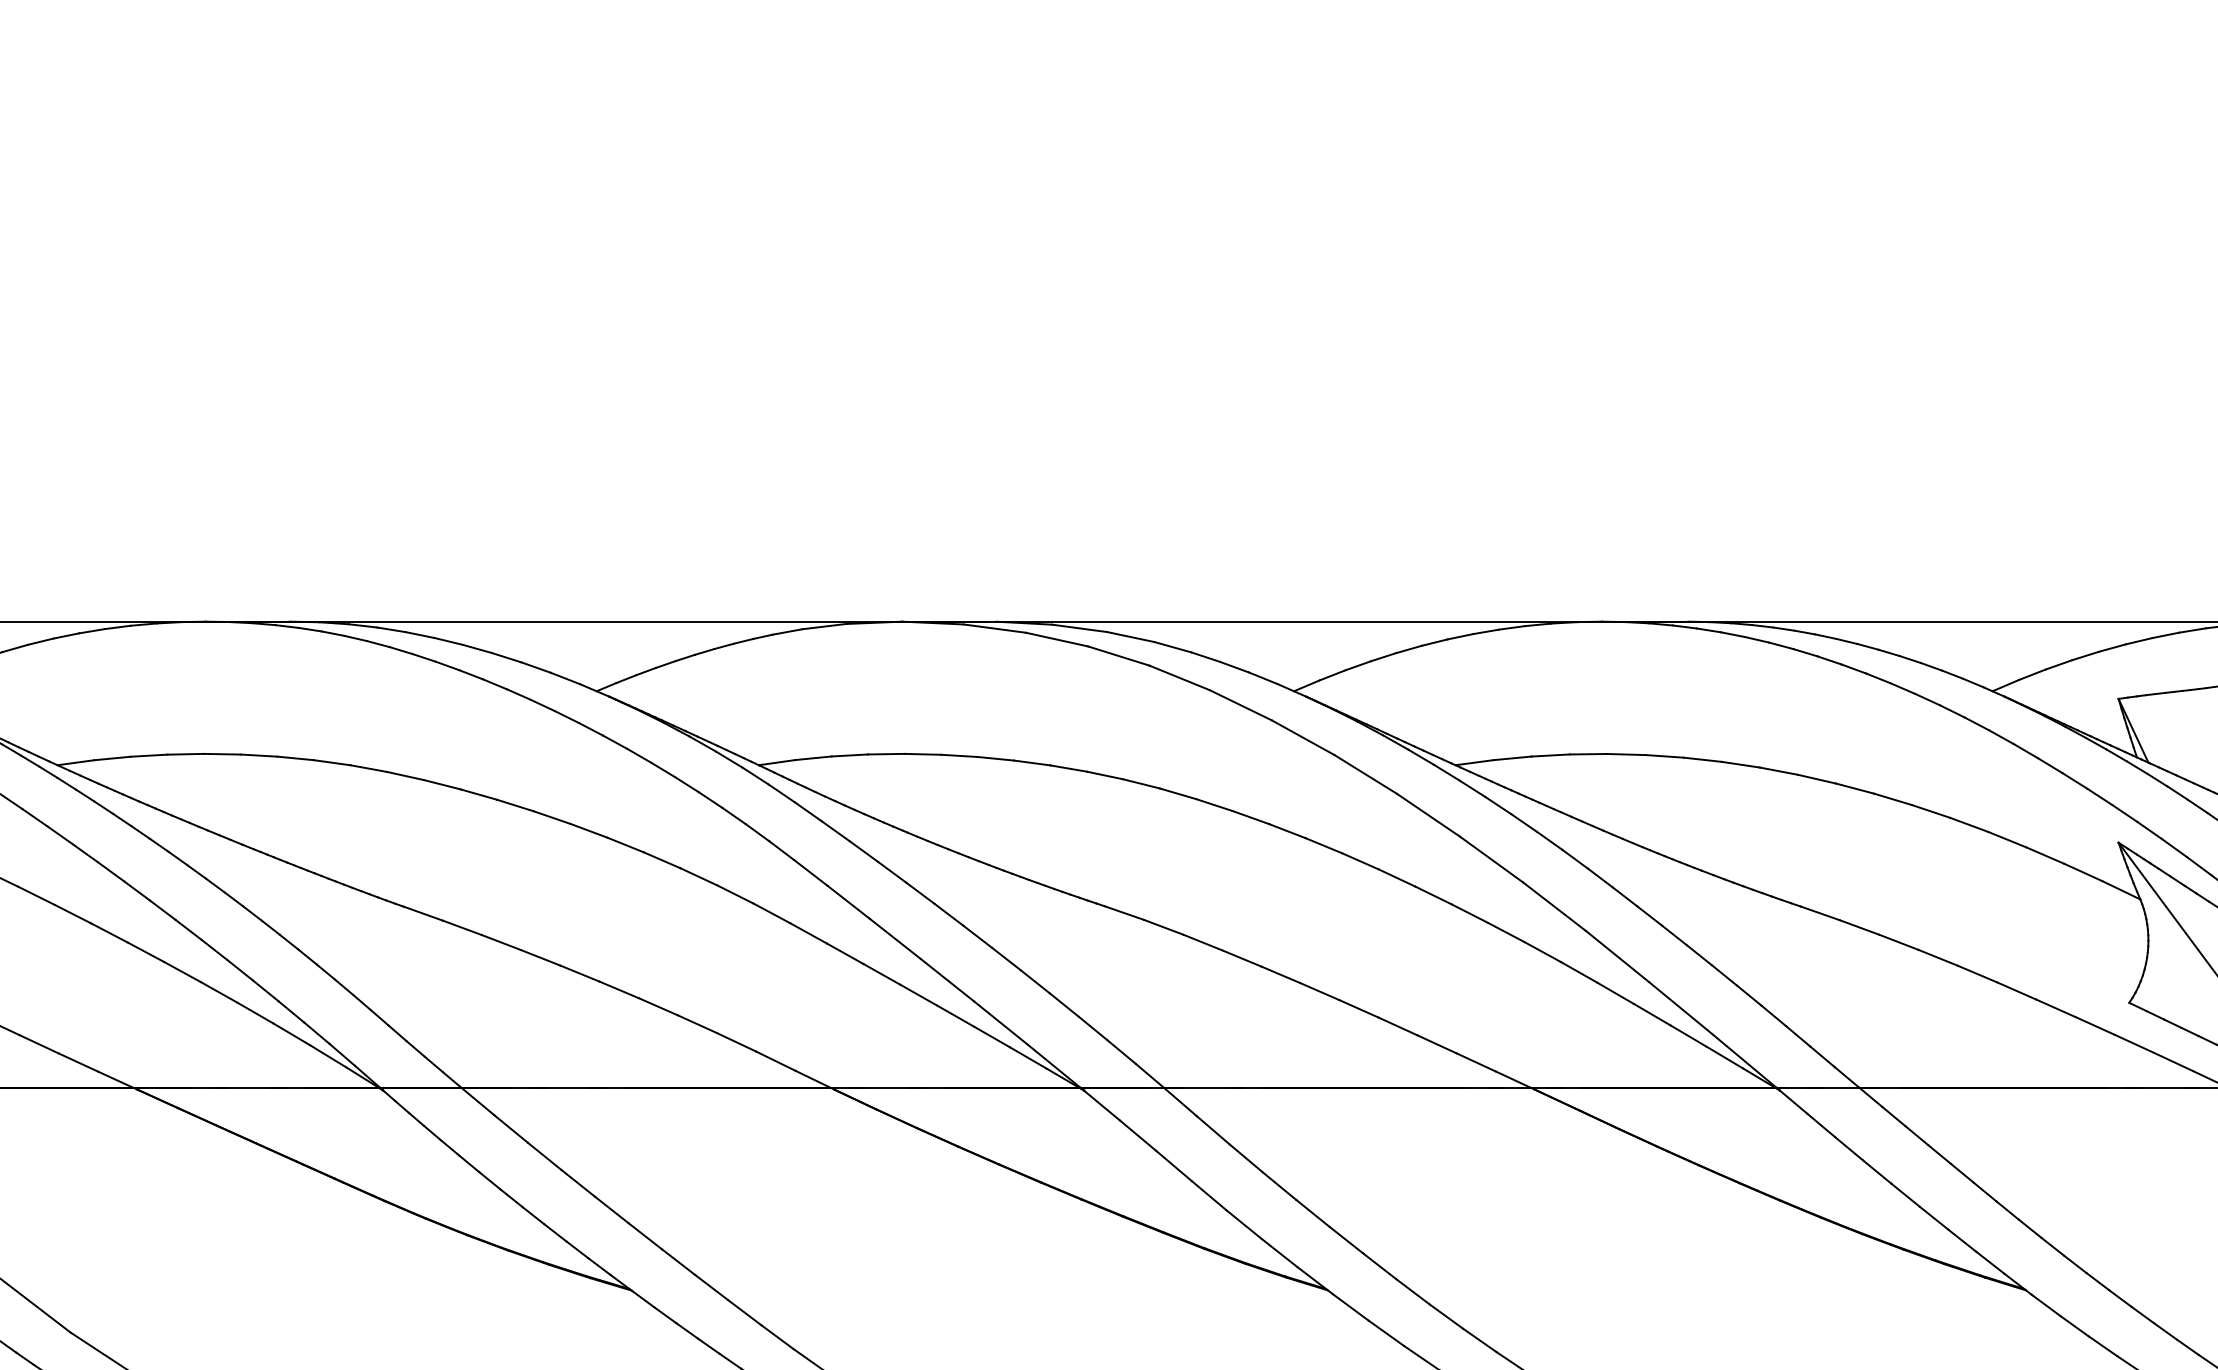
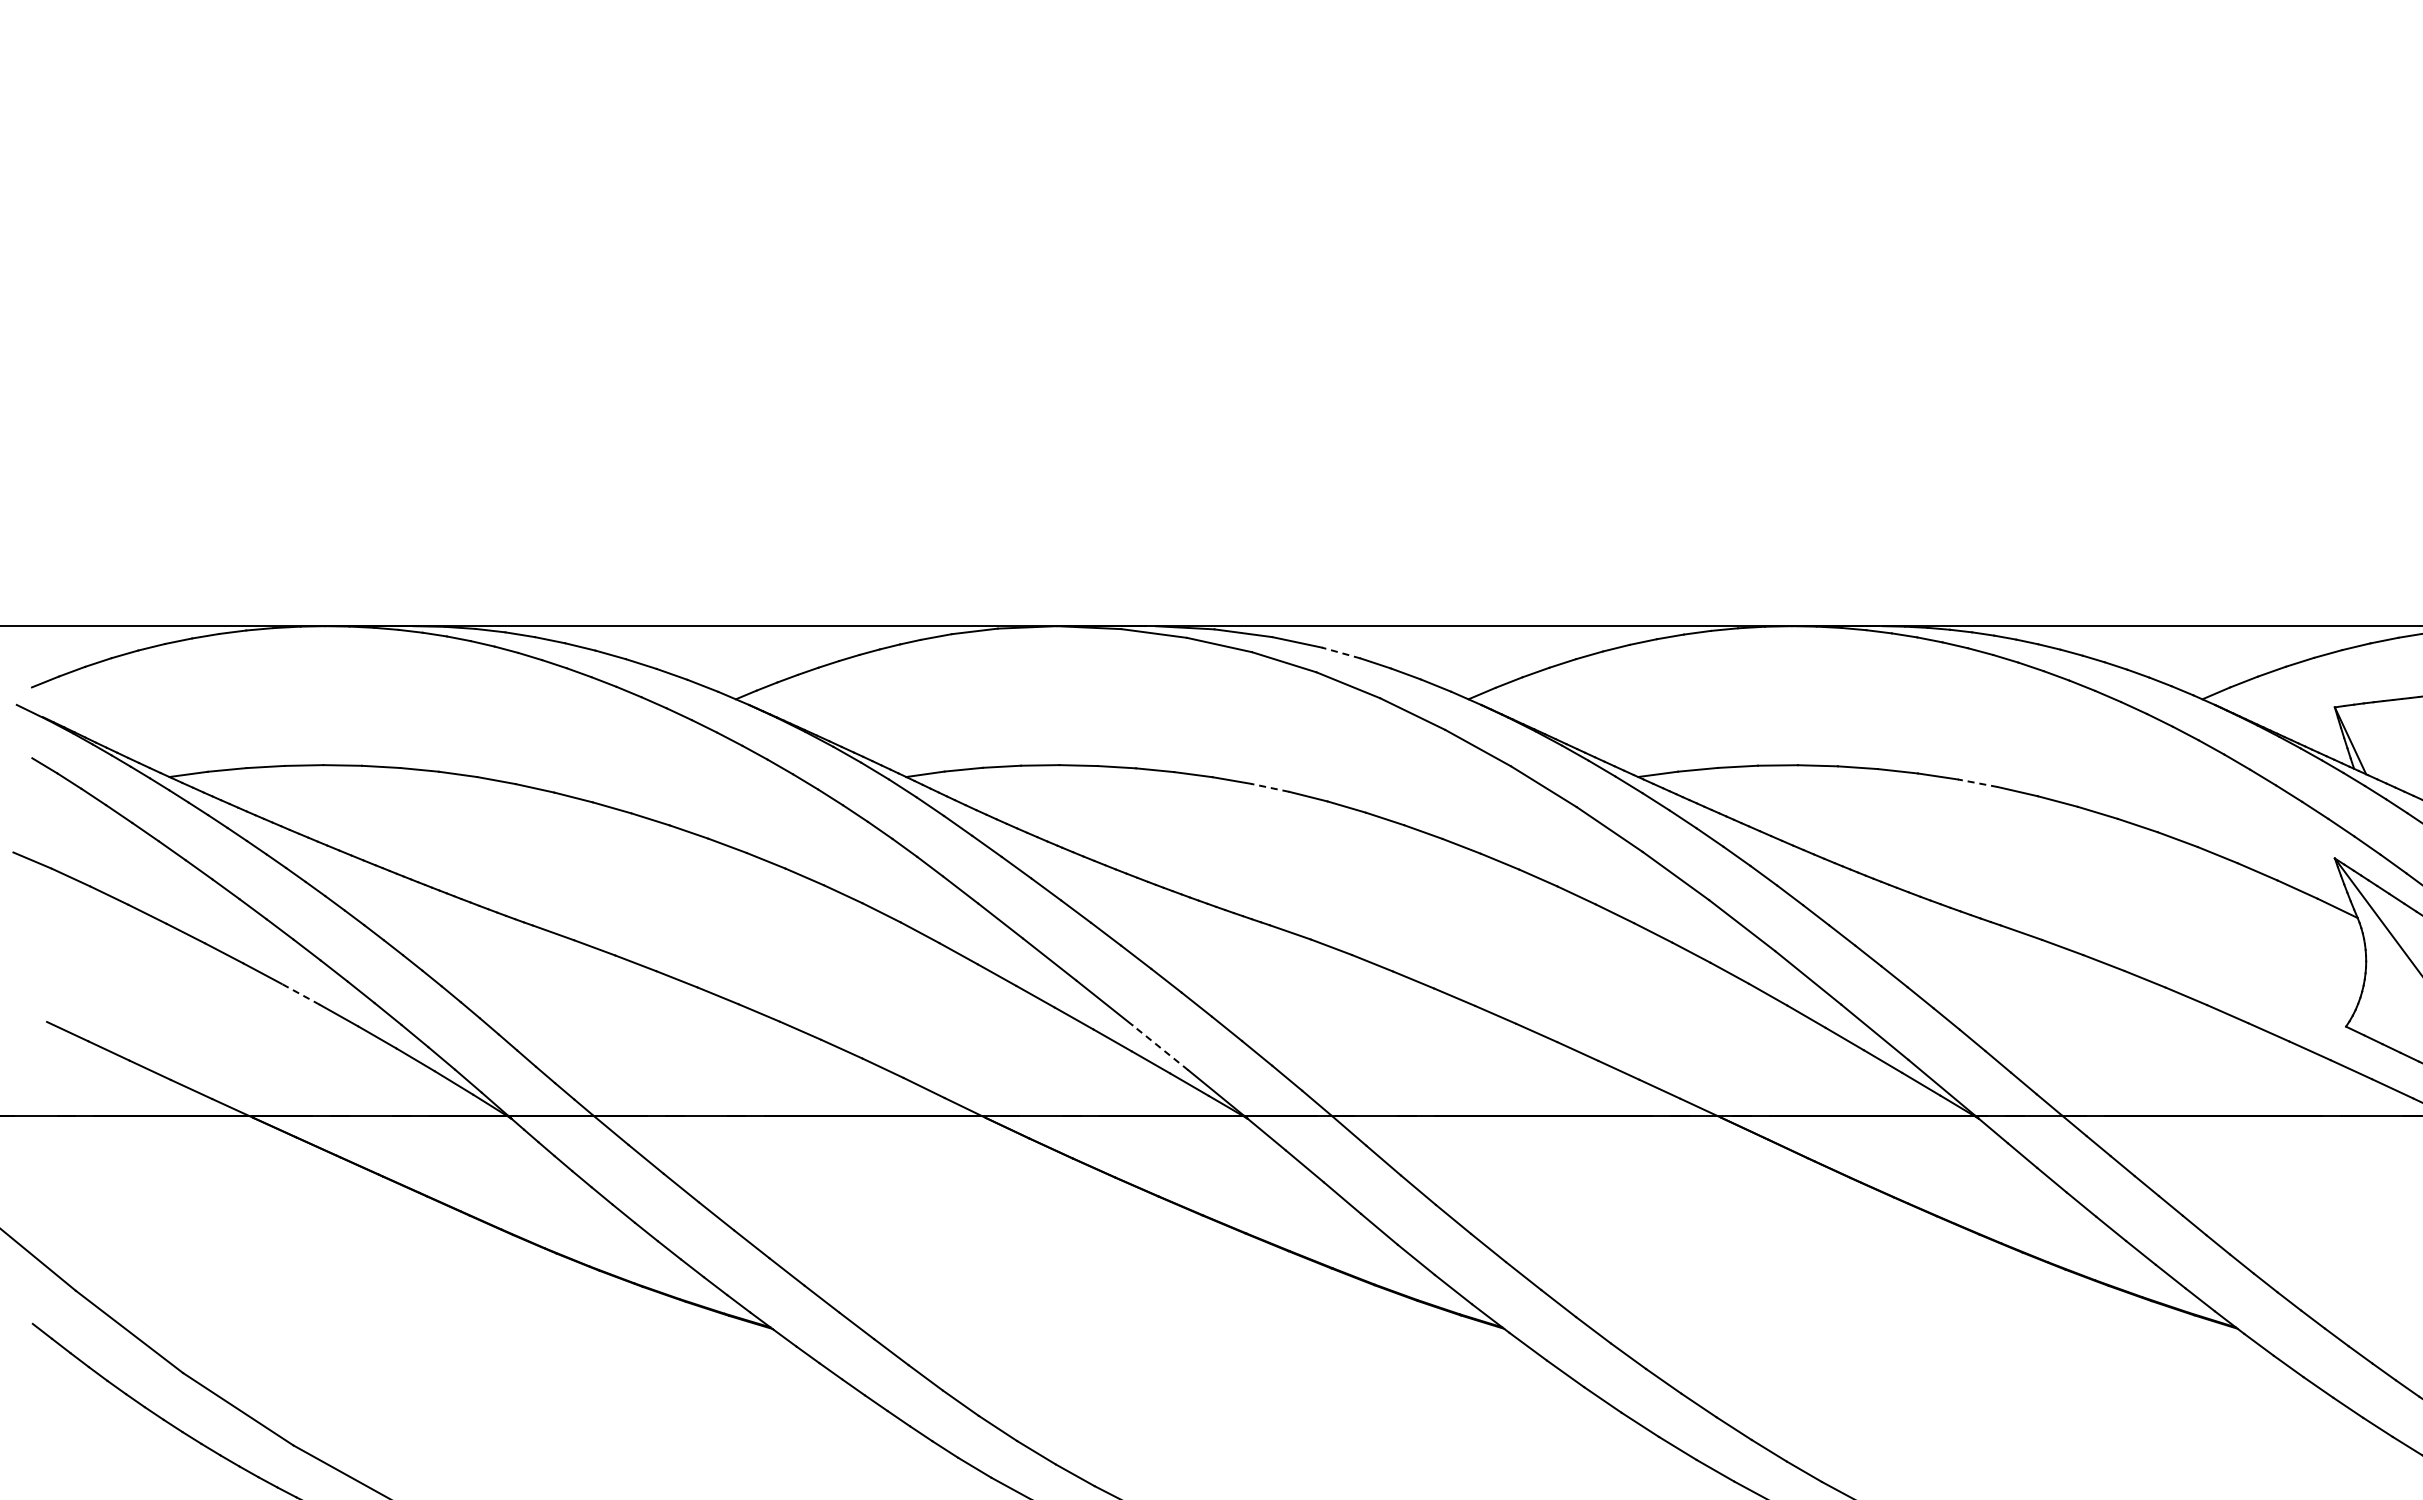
line: (1172, 646) -> (1340, 652), solid -> dashed
line: (1778, 771) -> (1977, 783), solid -> dashed
line: (1105, 775) -> (1270, 787), solid -> dashed
line: (182, 972) -> (300, 994), solid -> dashed
line: (1000, 1022) -> (1160, 1047), solid -> dashed

